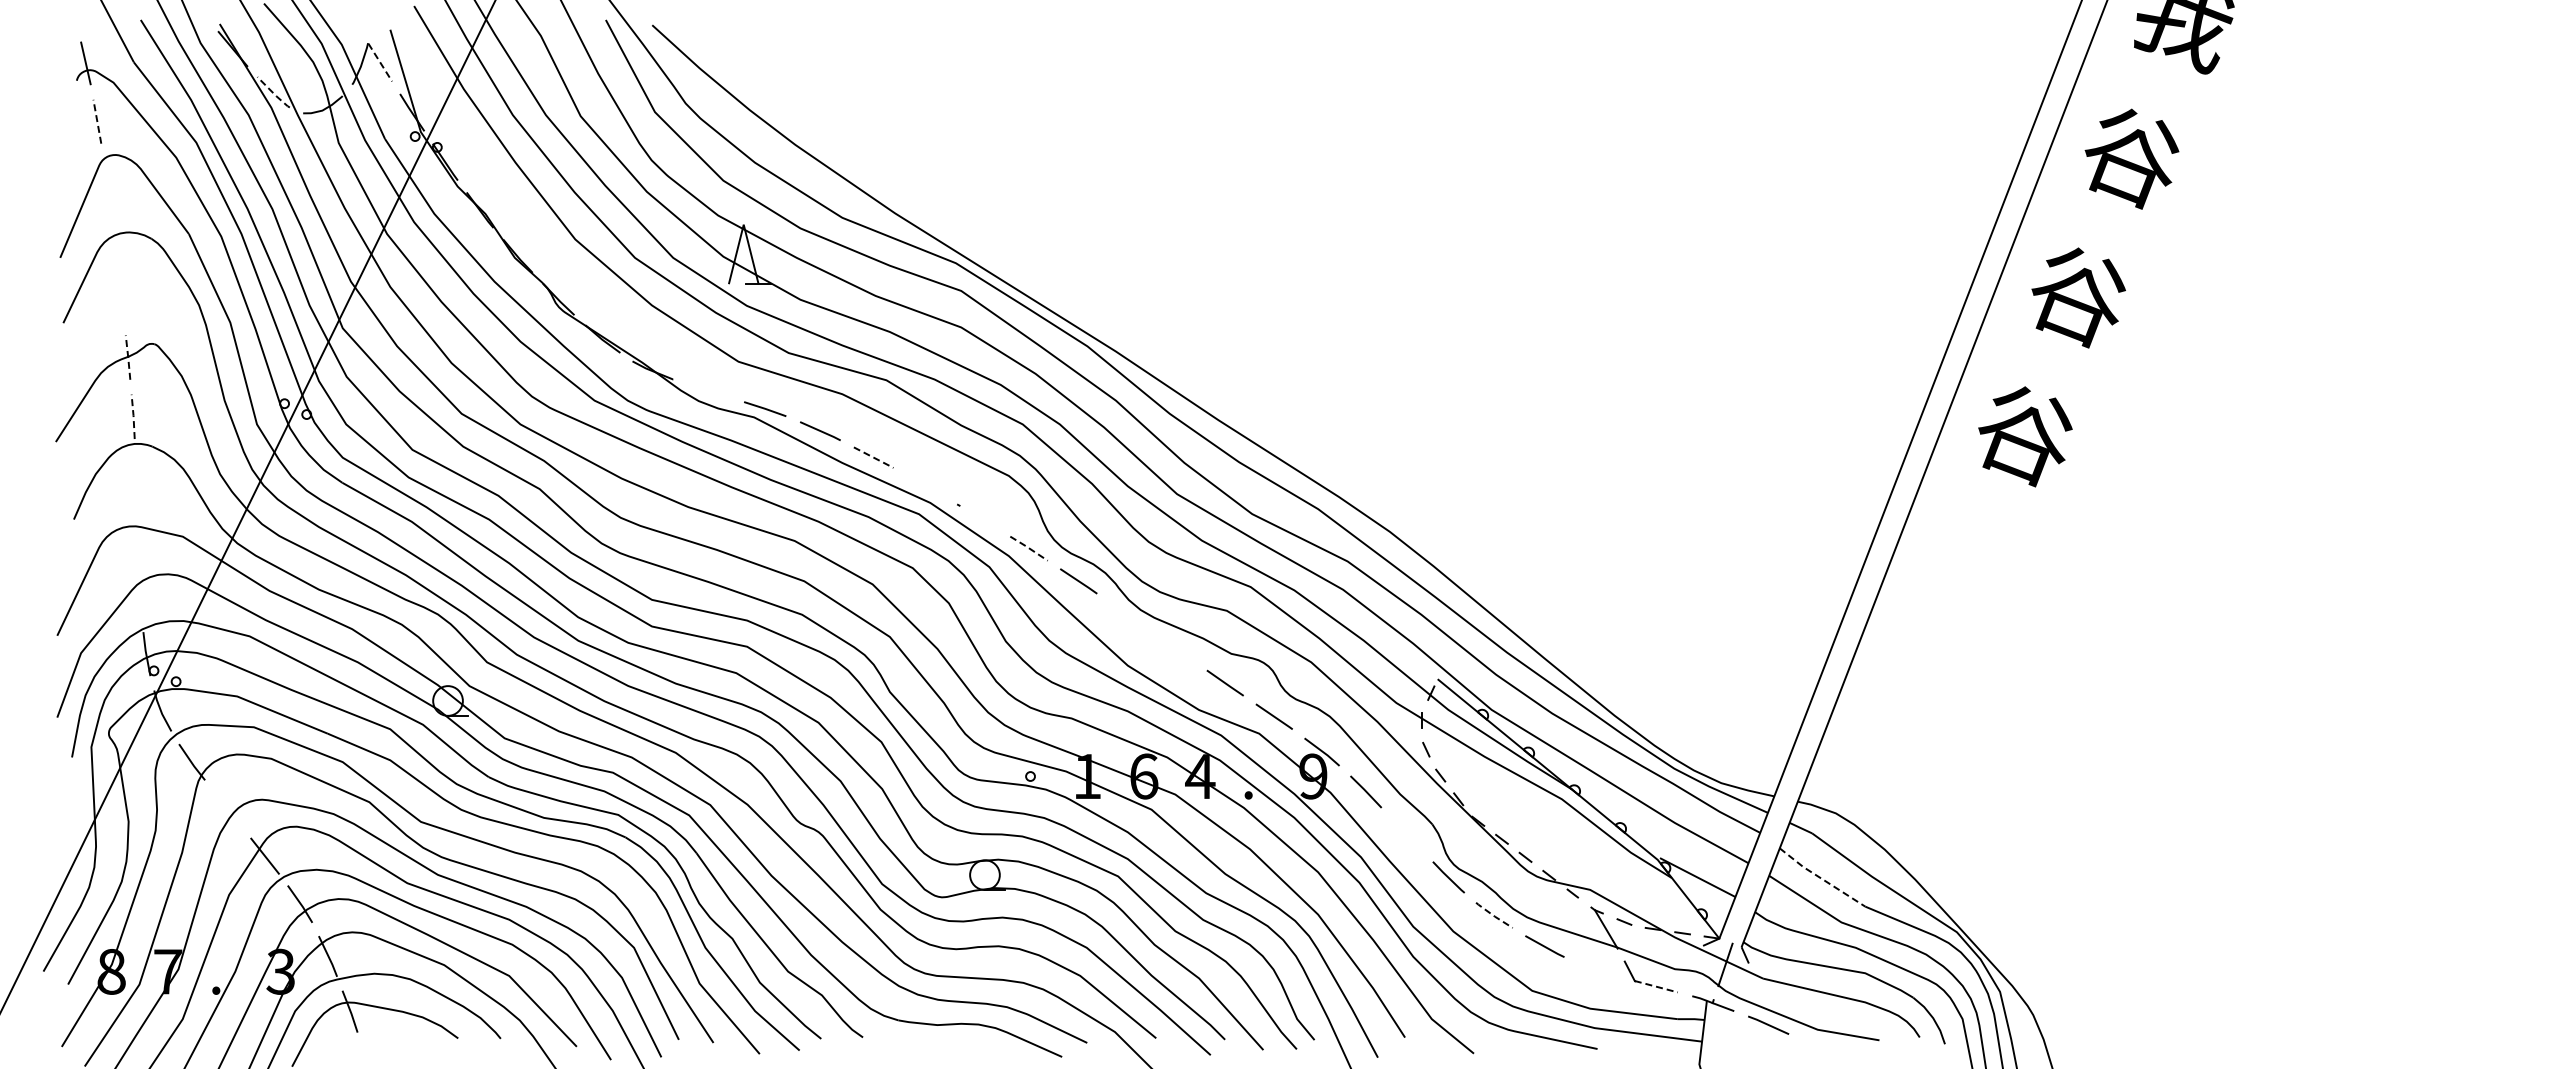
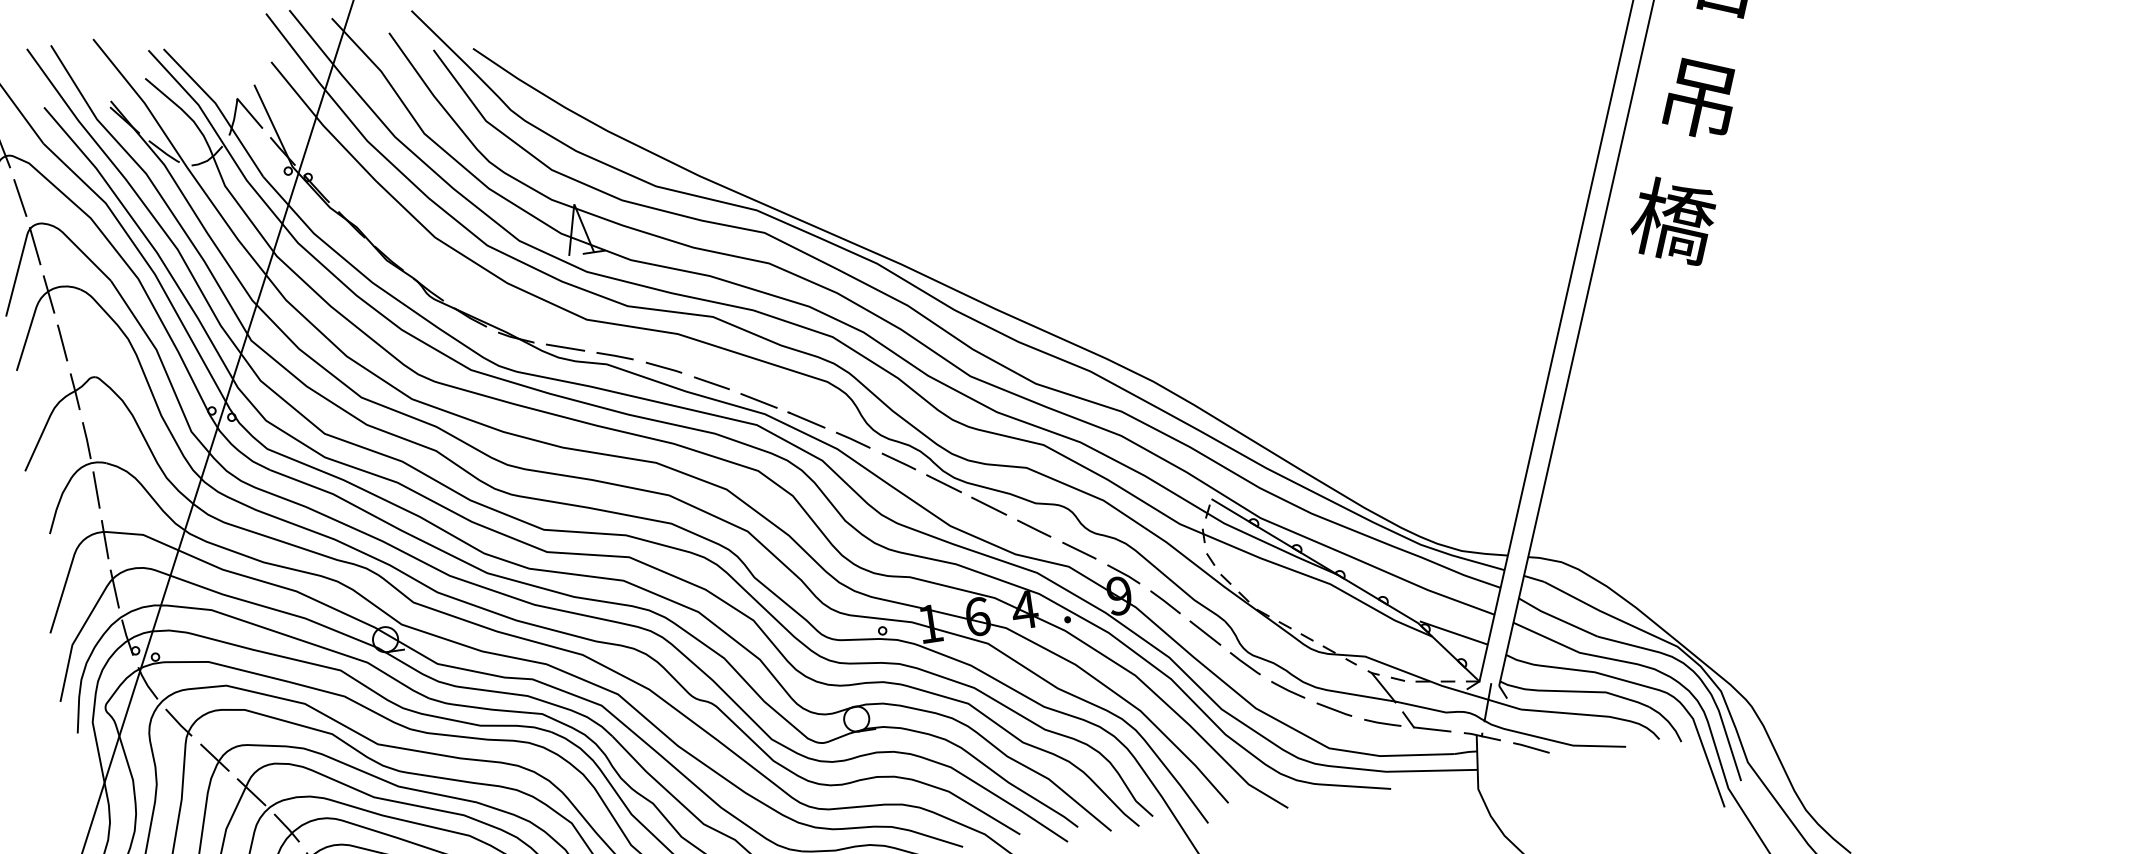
line: (380, 63) -> (250, 114), dashed -> solid
line: (274, 94) -> (165, 153), dashed -> solid
line: (97, 121) -> (20, 197), dashed -> solid
line: (106, 180) -> (35, 246), added
line: (114, 239) -> (49, 294), added
text: (2077, 296) -> (1699, 99), 谷 -> 吊
line: (121, 298) -> (62, 343), added
line: (128, 358) -> (75, 392), dashed -> solid
line: (708, 390) -> (565, 347), added
line: (133, 415) -> (86, 439), dashed -> solid
text: (2025, 434) -> (1673, 221), 谷 -> 橋
line: (874, 458) -> (712, 383), dashed -> solid
line: (135, 476) -> (96, 490), added
line: (925, 486) -> (758, 401), added
line: (978, 516) -> (806, 419), added
line: (137, 535) -> (105, 539), added
line: (1029, 548) -> (853, 440), dashed -> solid
line: (139, 594) -> (114, 588), added
line: (1127, 614) -> (943, 483), added
line: (1176, 648) -> (989, 505), added
line: (228, 809) -> (215, 757), added
line: (1407, 834) -> (1205, 632), added
line: (1820, 878) -> (1556, 618), dashed -> solid
line: (1494, 916) -> (1288, 690), dashed -> solid
line: (1598, 969) -> (1382, 722), added
line: (1655, 986) -> (1431, 729), dashed -> solid

